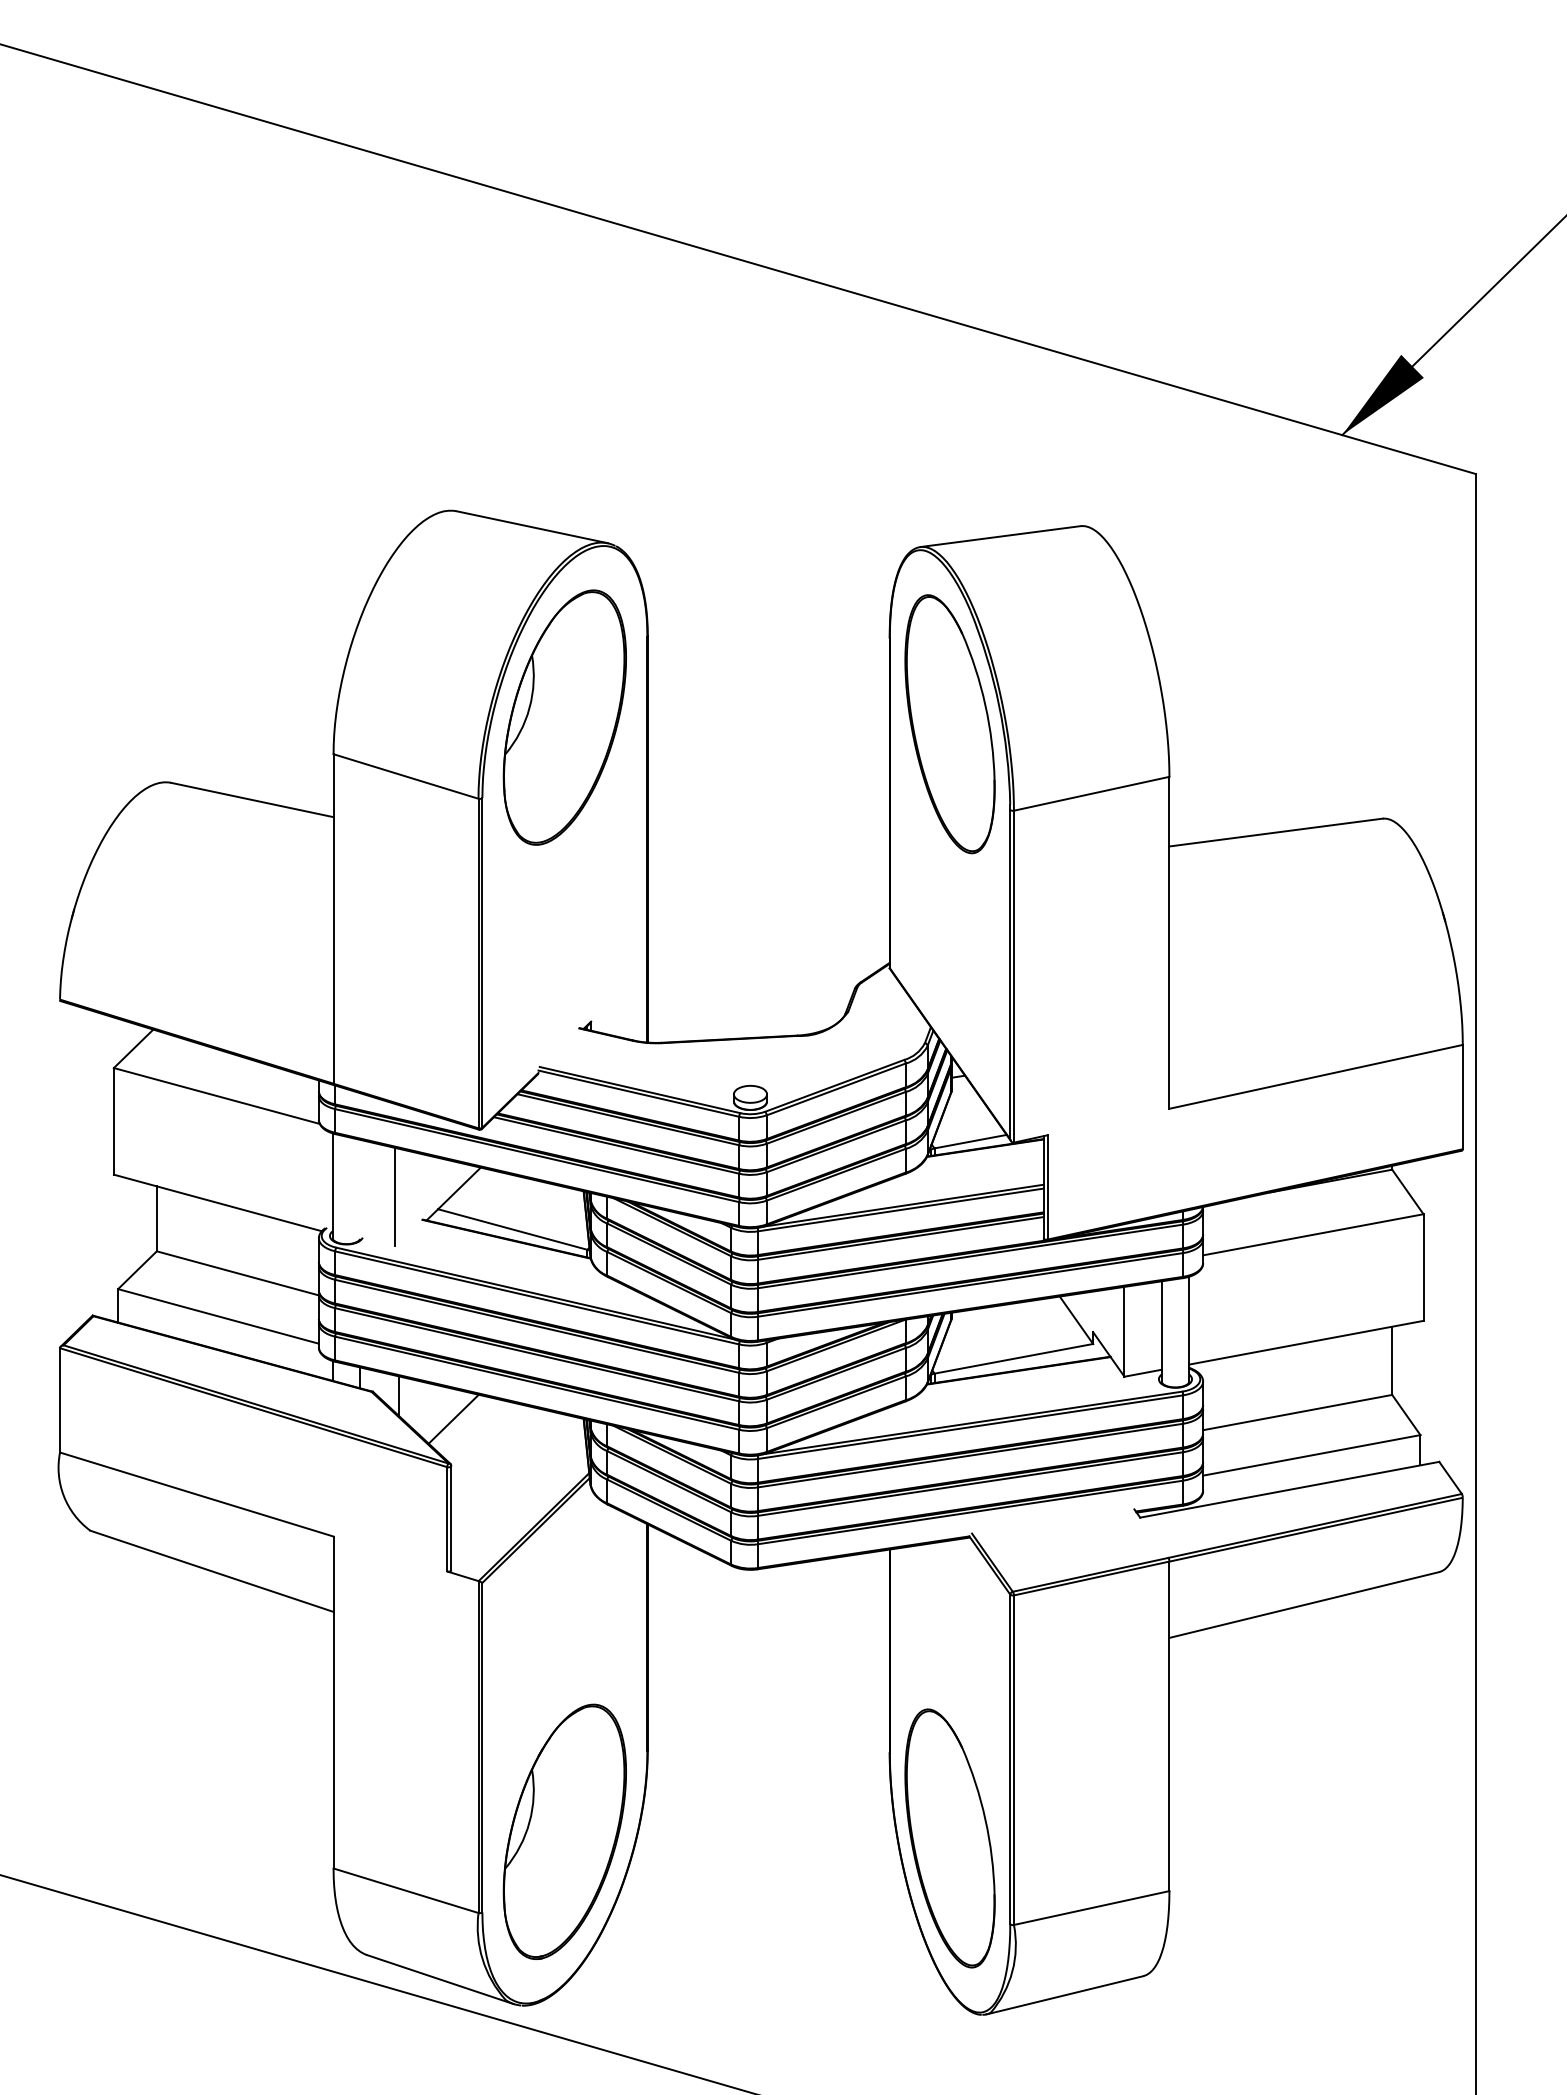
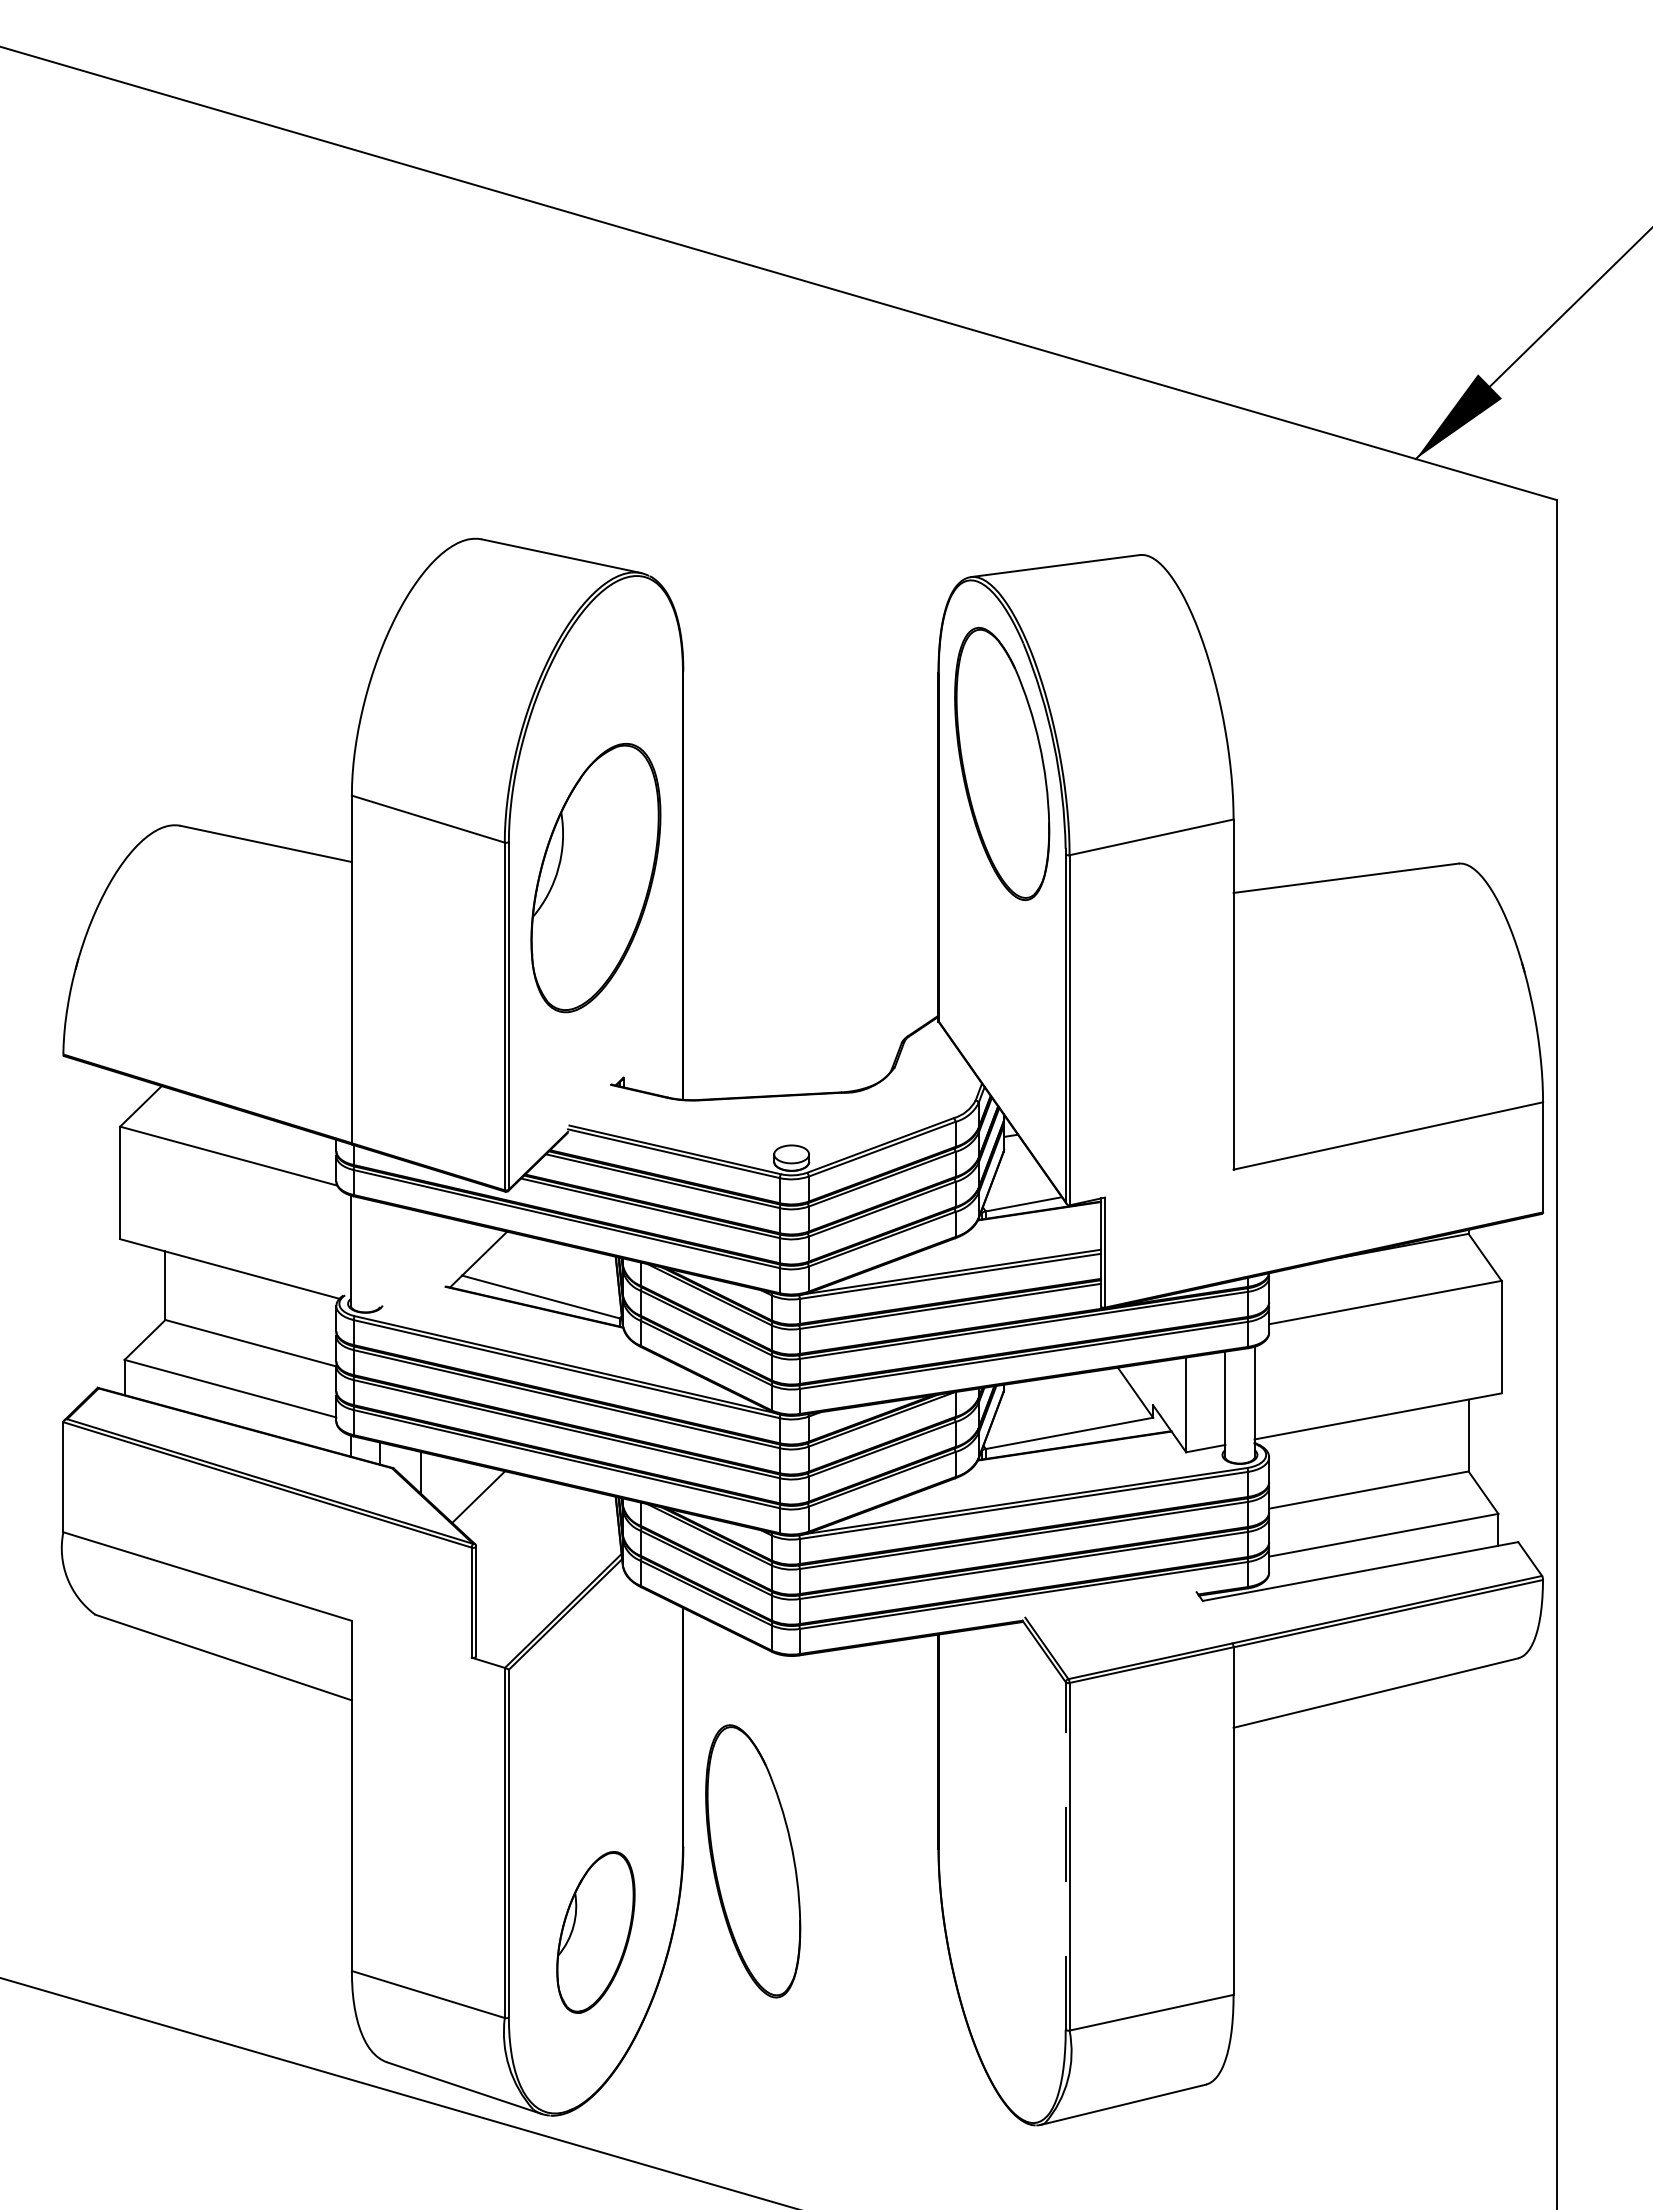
part: (564, 718) -> (595, 878), moved
line: (394, 1196) -> (416, 1262), removed
line: (1010, 1758) -> (1065, 1855), solid -> dashed
part: (564, 1831) -> (595, 1932), size x0.6
part: (950, 1838) -> (753, 1861), moved

